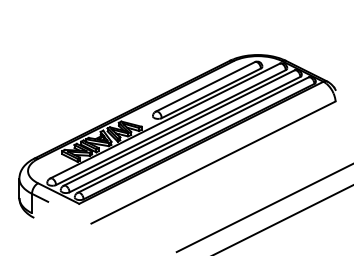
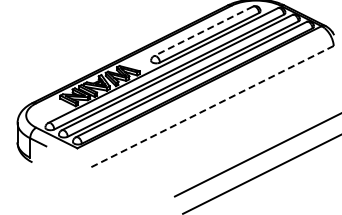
line: (204, 87) -> (202, 31), solid -> dashed
line: (213, 162) -> (211, 106), solid -> dashed

